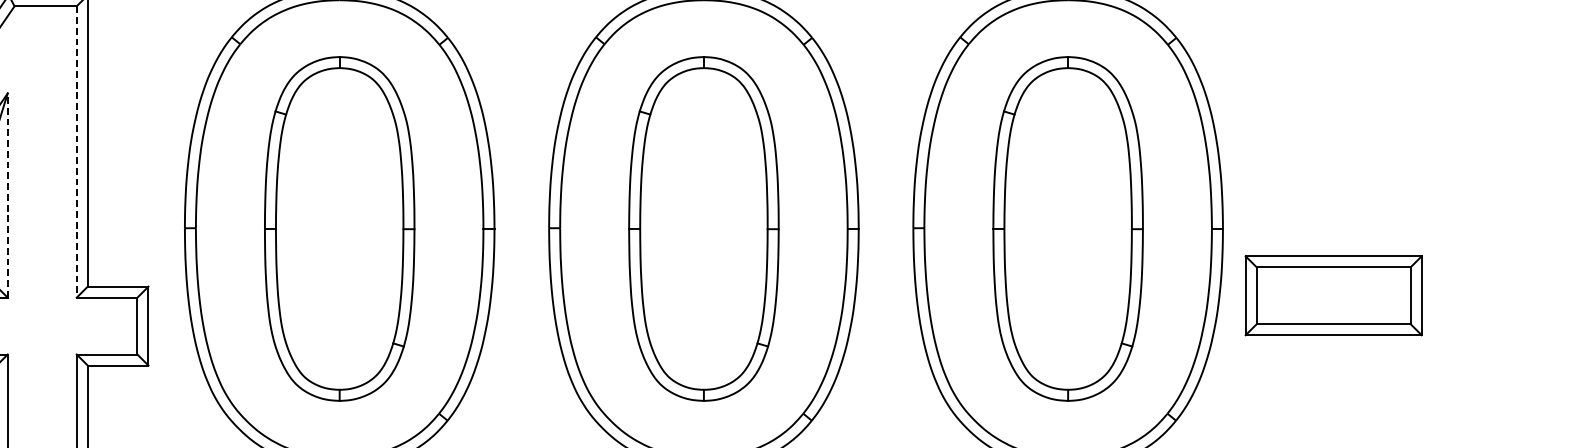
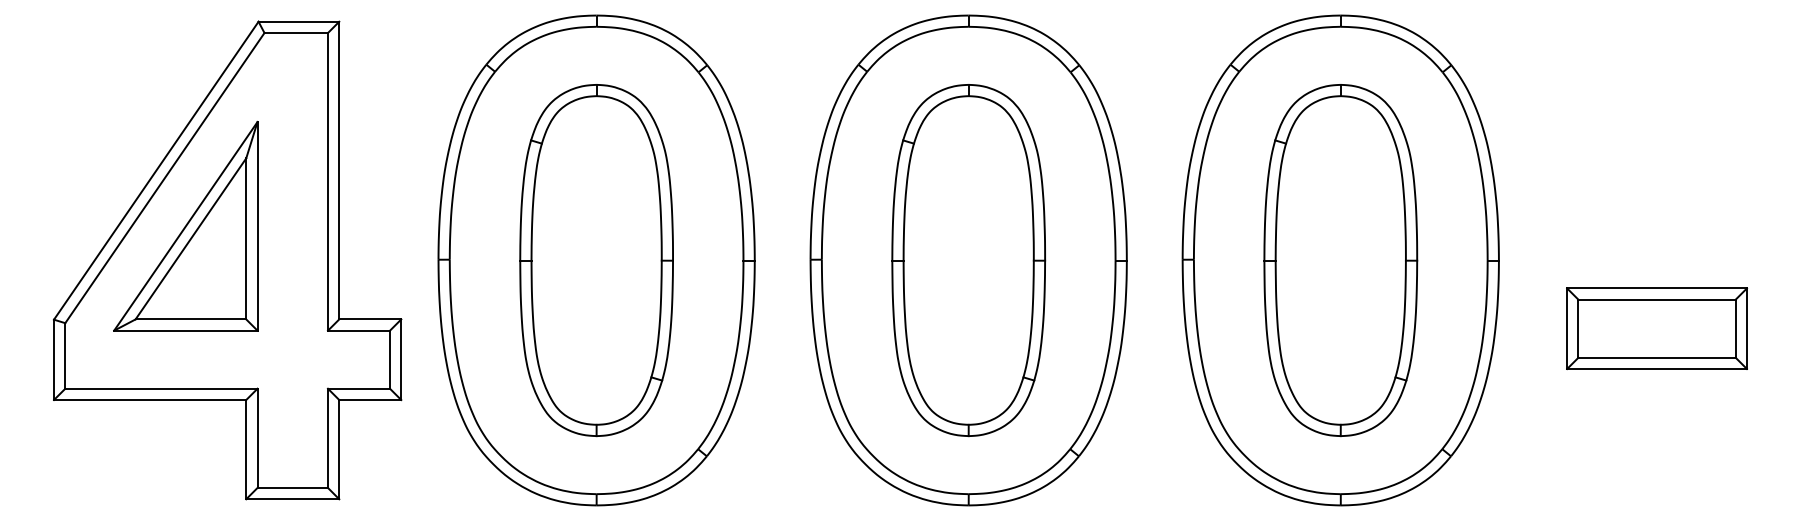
line: (77, 151) -> (328, 181), dashed -> solid
line: (7, 194) -> (257, 225), dashed -> solid
part: (1333, 295) -> (1656, 328), moved

